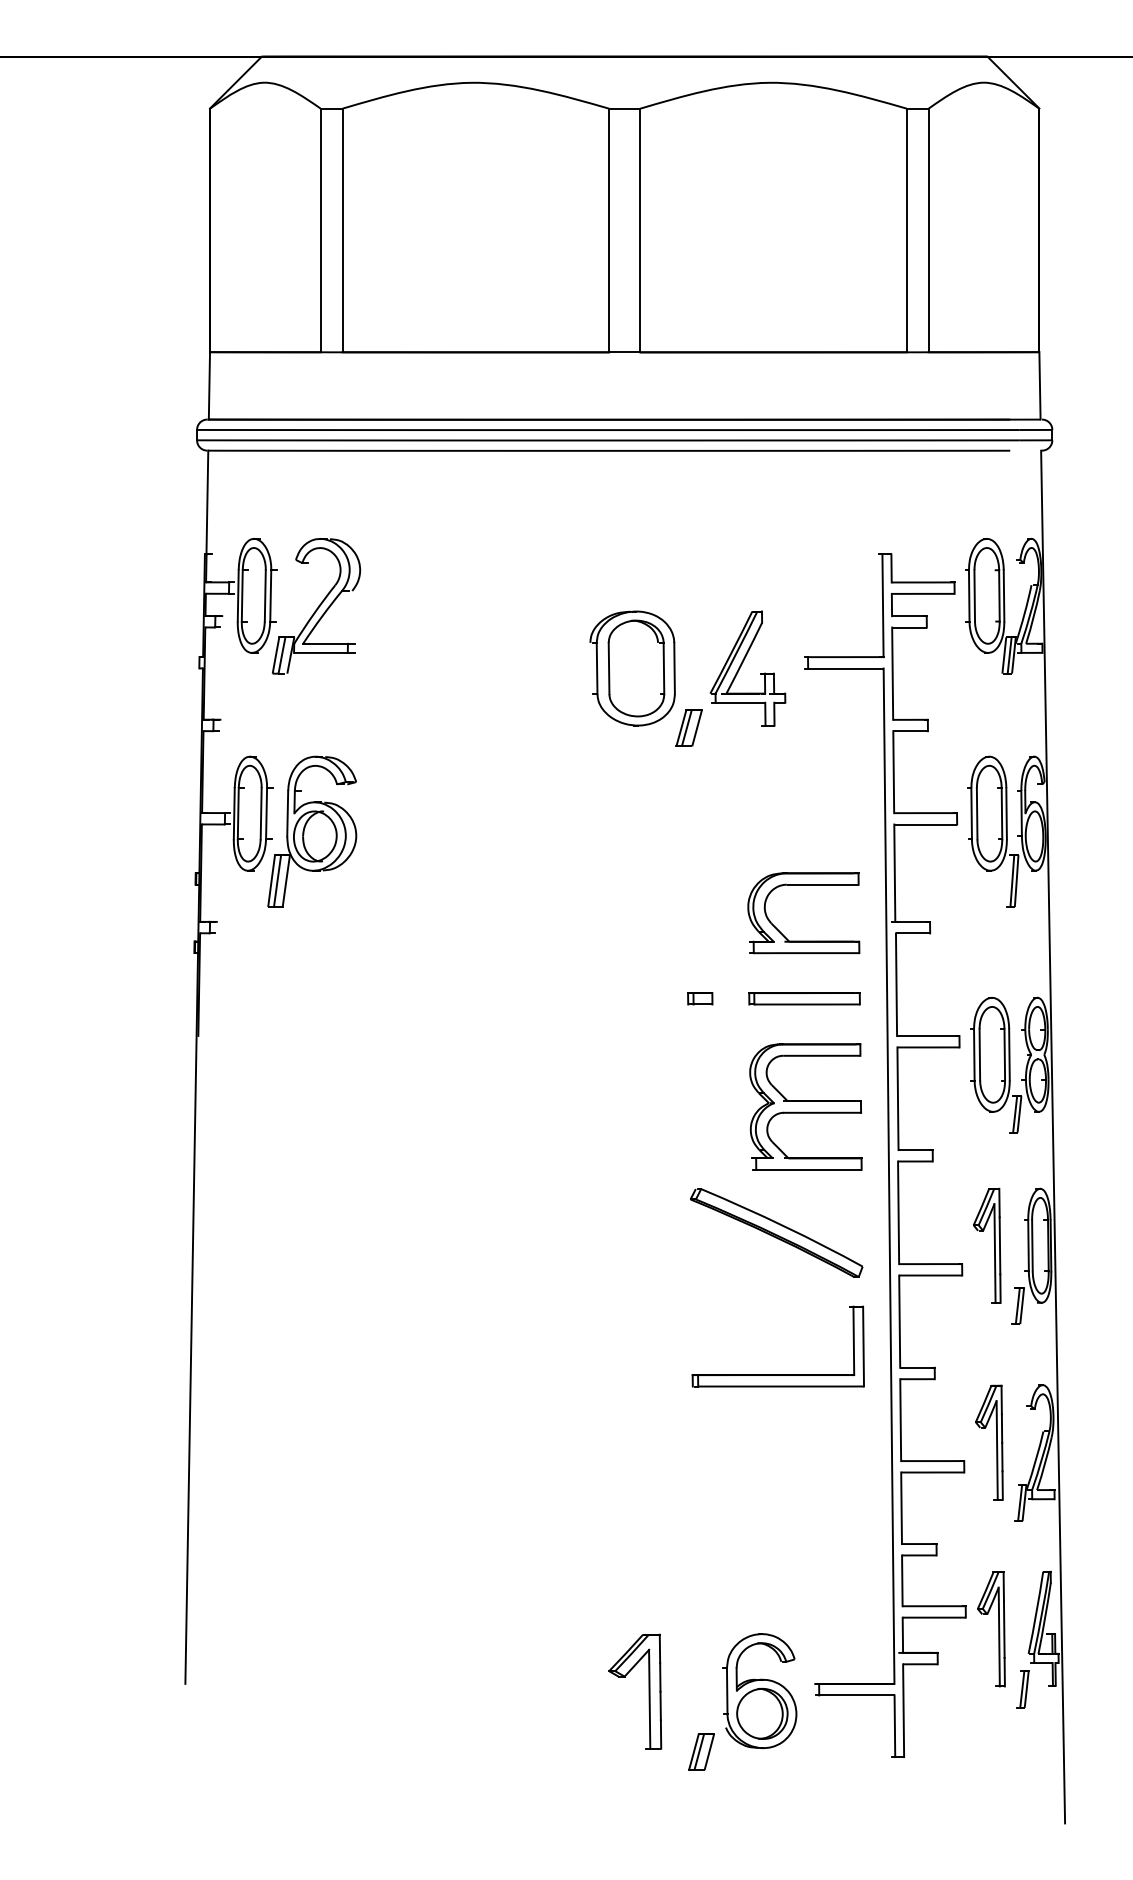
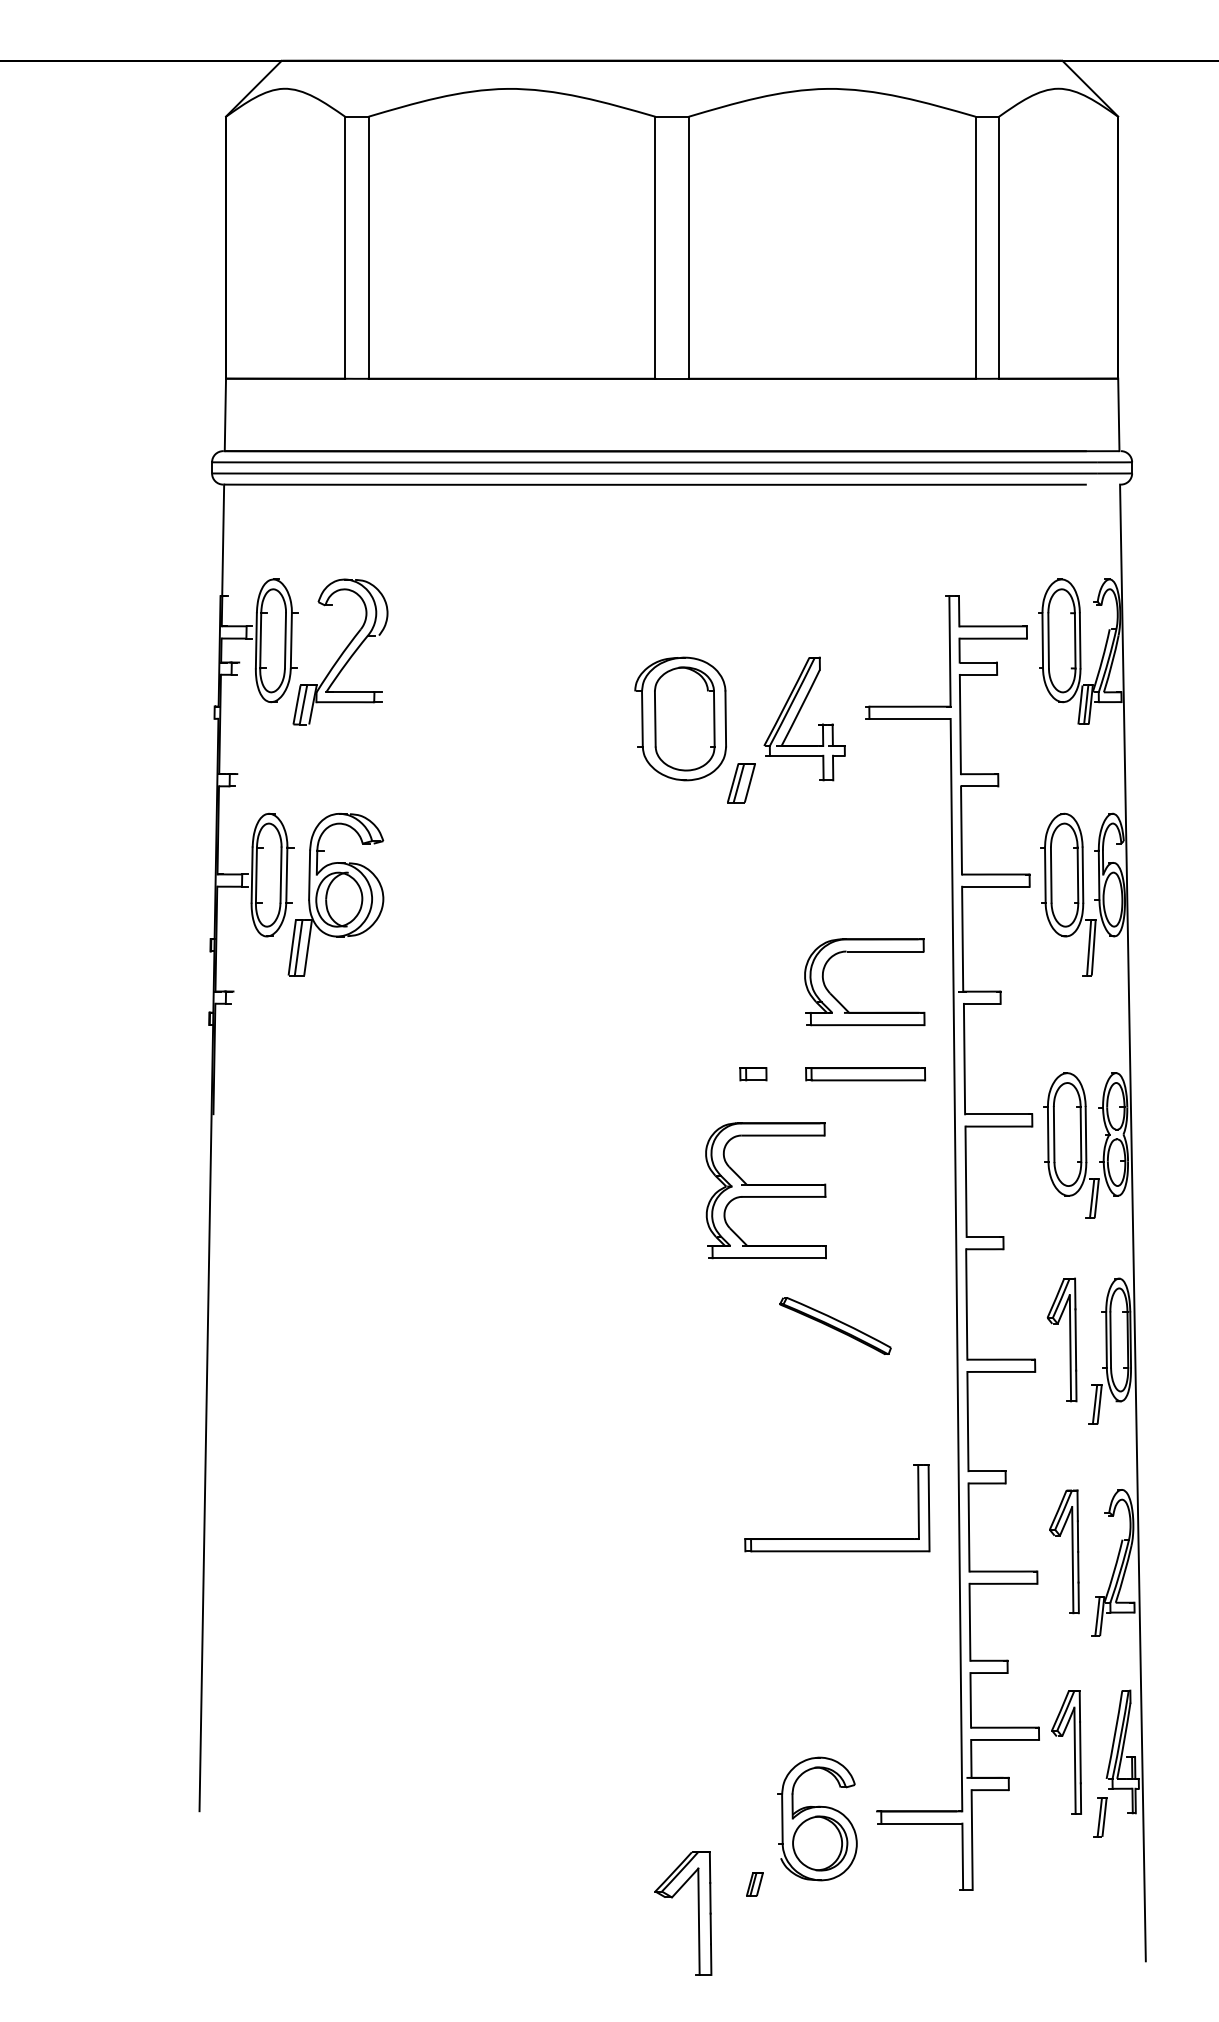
part: (805, 1106) -> (765, 1190), moved
part: (776, 1232) -> (835, 1325), size x0.6
part: (778, 1374) -> (837, 1538), moved
part: (648, 1687) -> (697, 1909), moved
part: (701, 1752) -> (754, 1884), size x0.6

